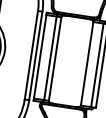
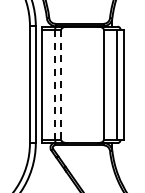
line: (50, 58) -> (55, 84), solid -> dashed
line: (55, 59) -> (61, 85), solid -> dashed

